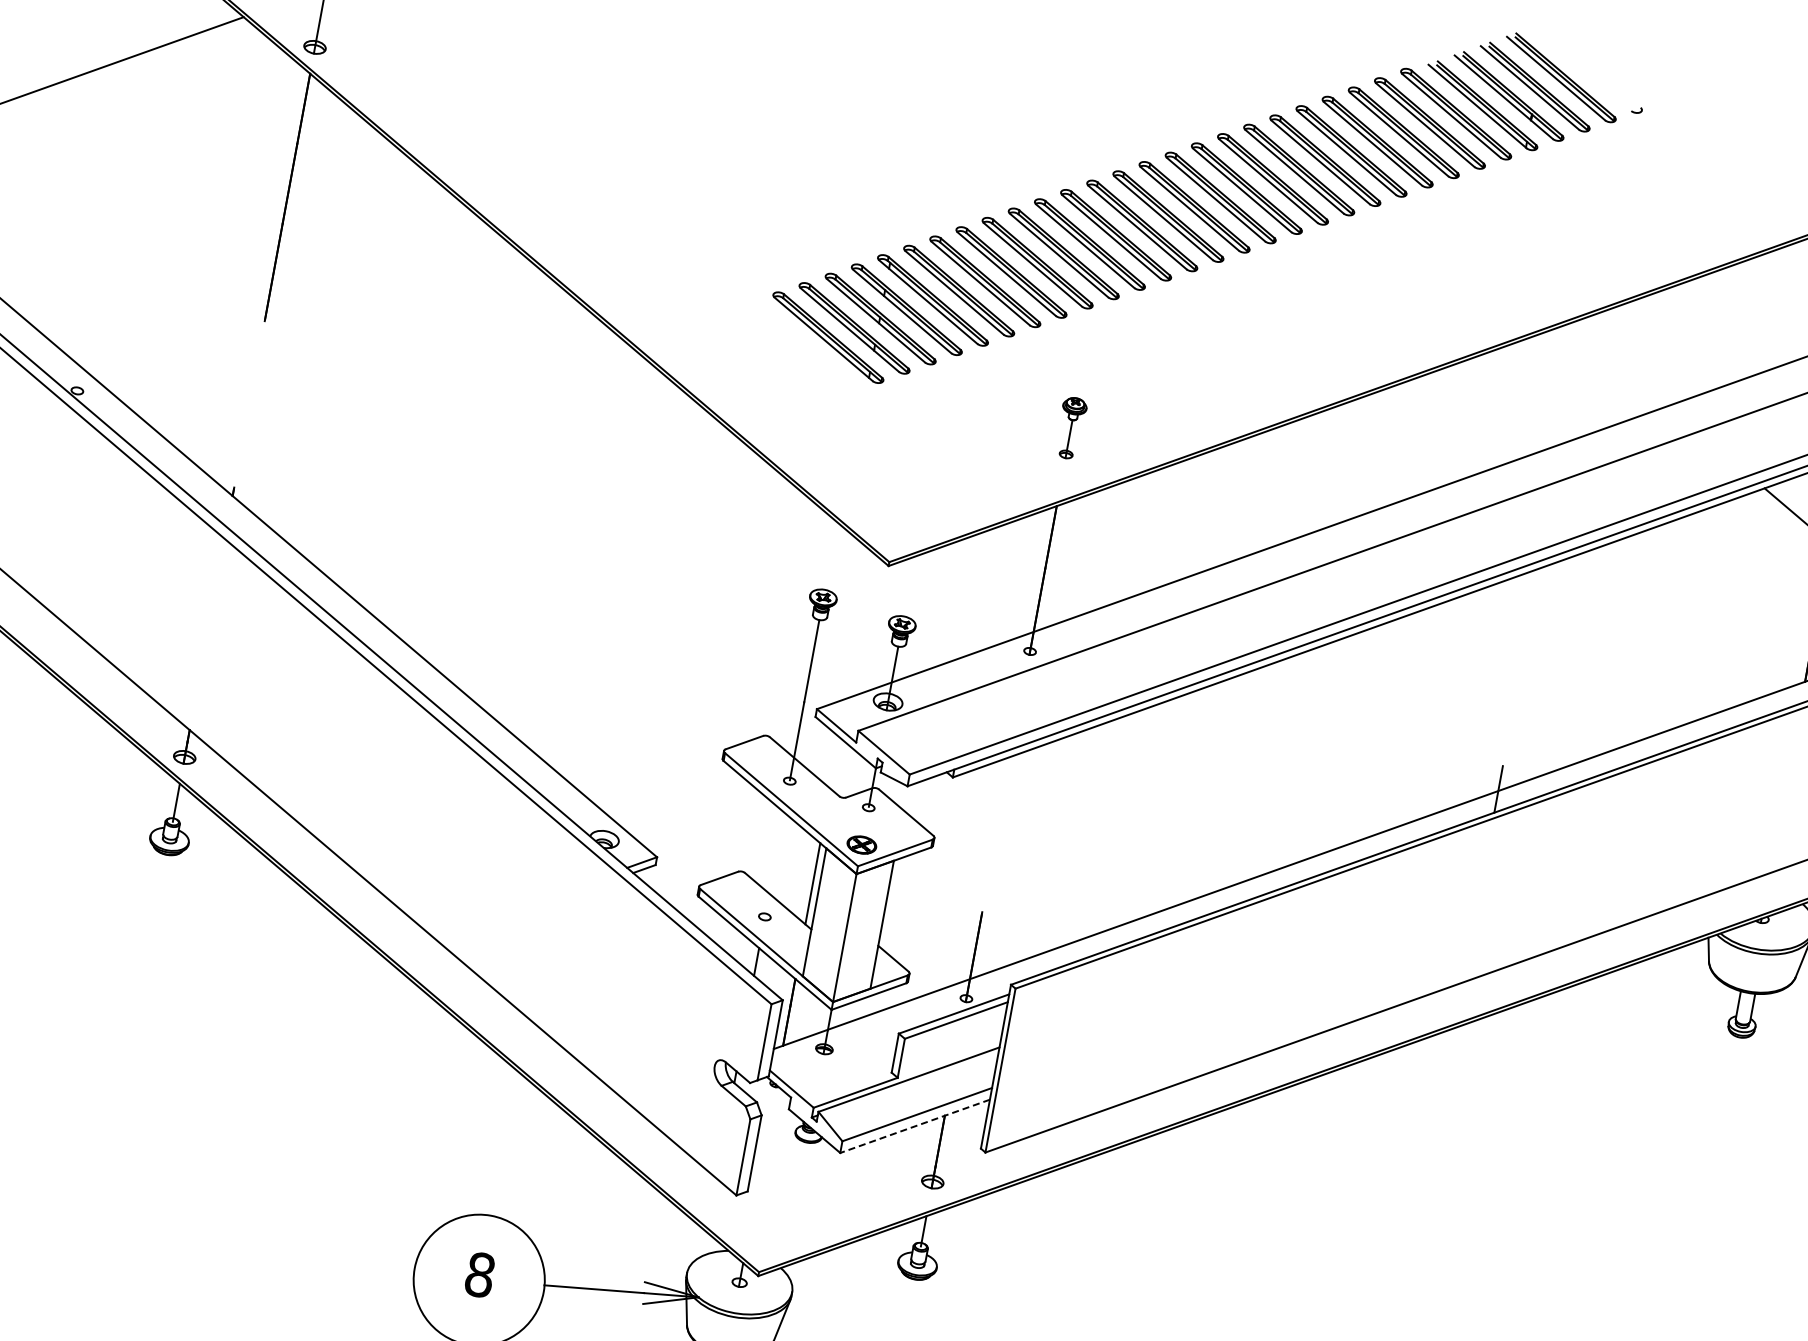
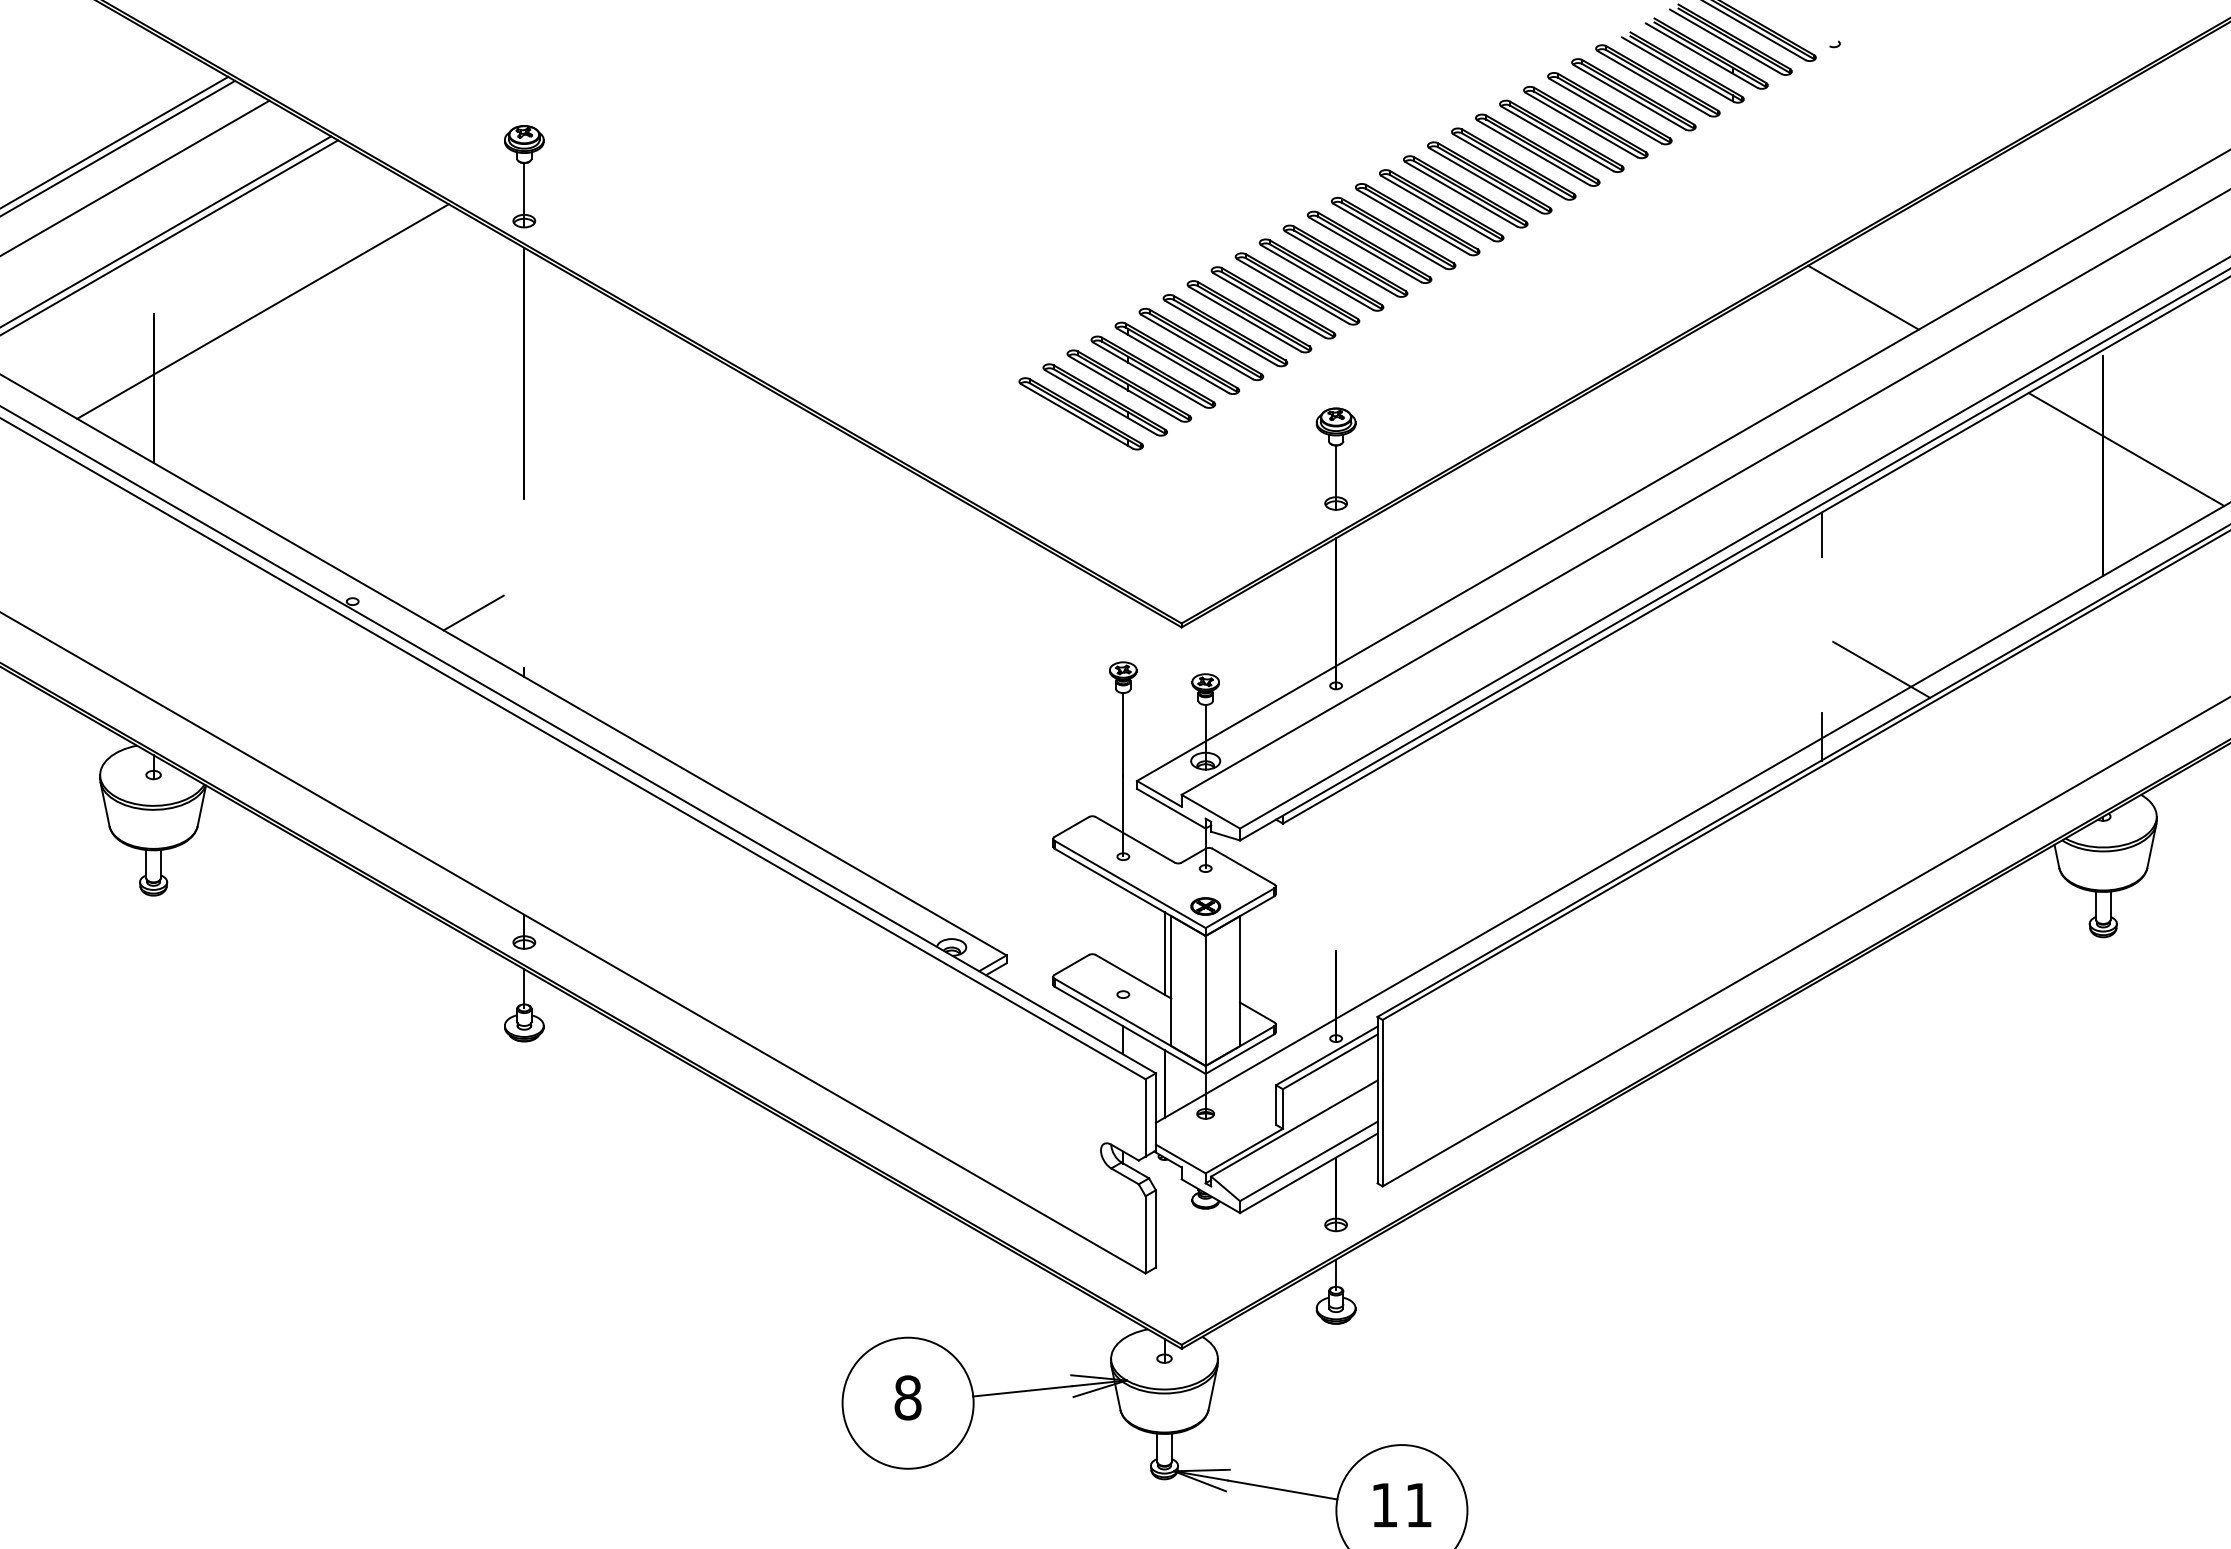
line: (1619, 364) -> (1863, 297), added
line: (194, 423) -> (473, 612), added
part: (1070, 427) -> (1335, 458), size x1.67
line: (1535, 590) -> (1821, 534), added
line: (1569, 733) -> (1881, 669), added
line: (914, 1126) -> (1308, 1173), dashed -> solid

